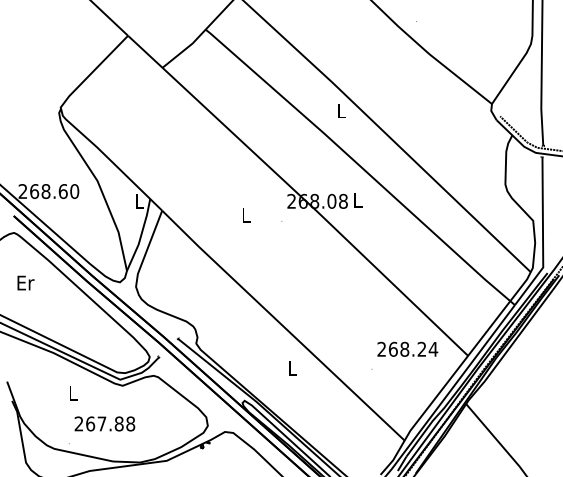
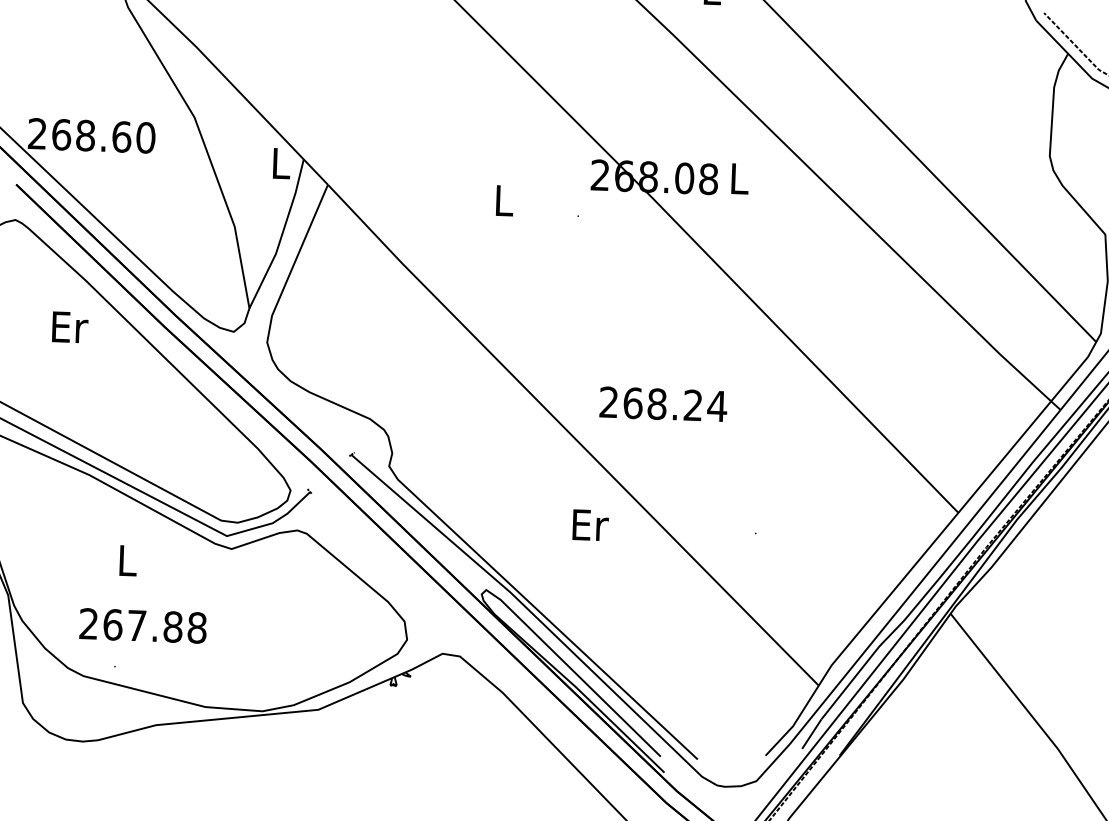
text: (25, 282) -> (69, 326), moved
text: (407, 348) -> (662, 402), moved
text: (292, 368) -> (589, 525), L -> Er
text: (104, 423) -> (142, 624), moved

